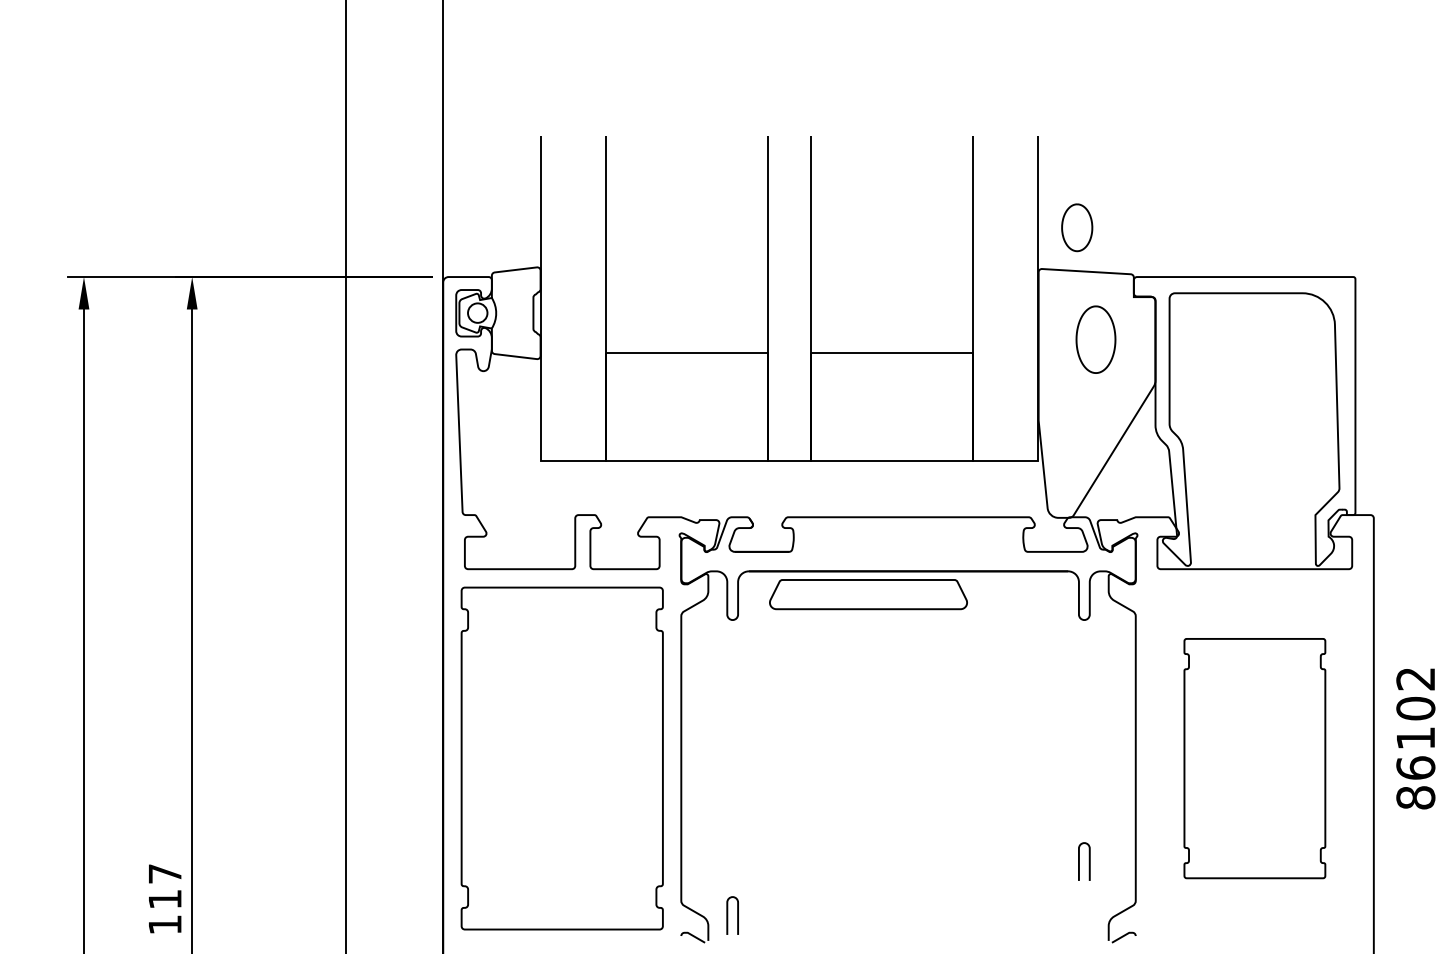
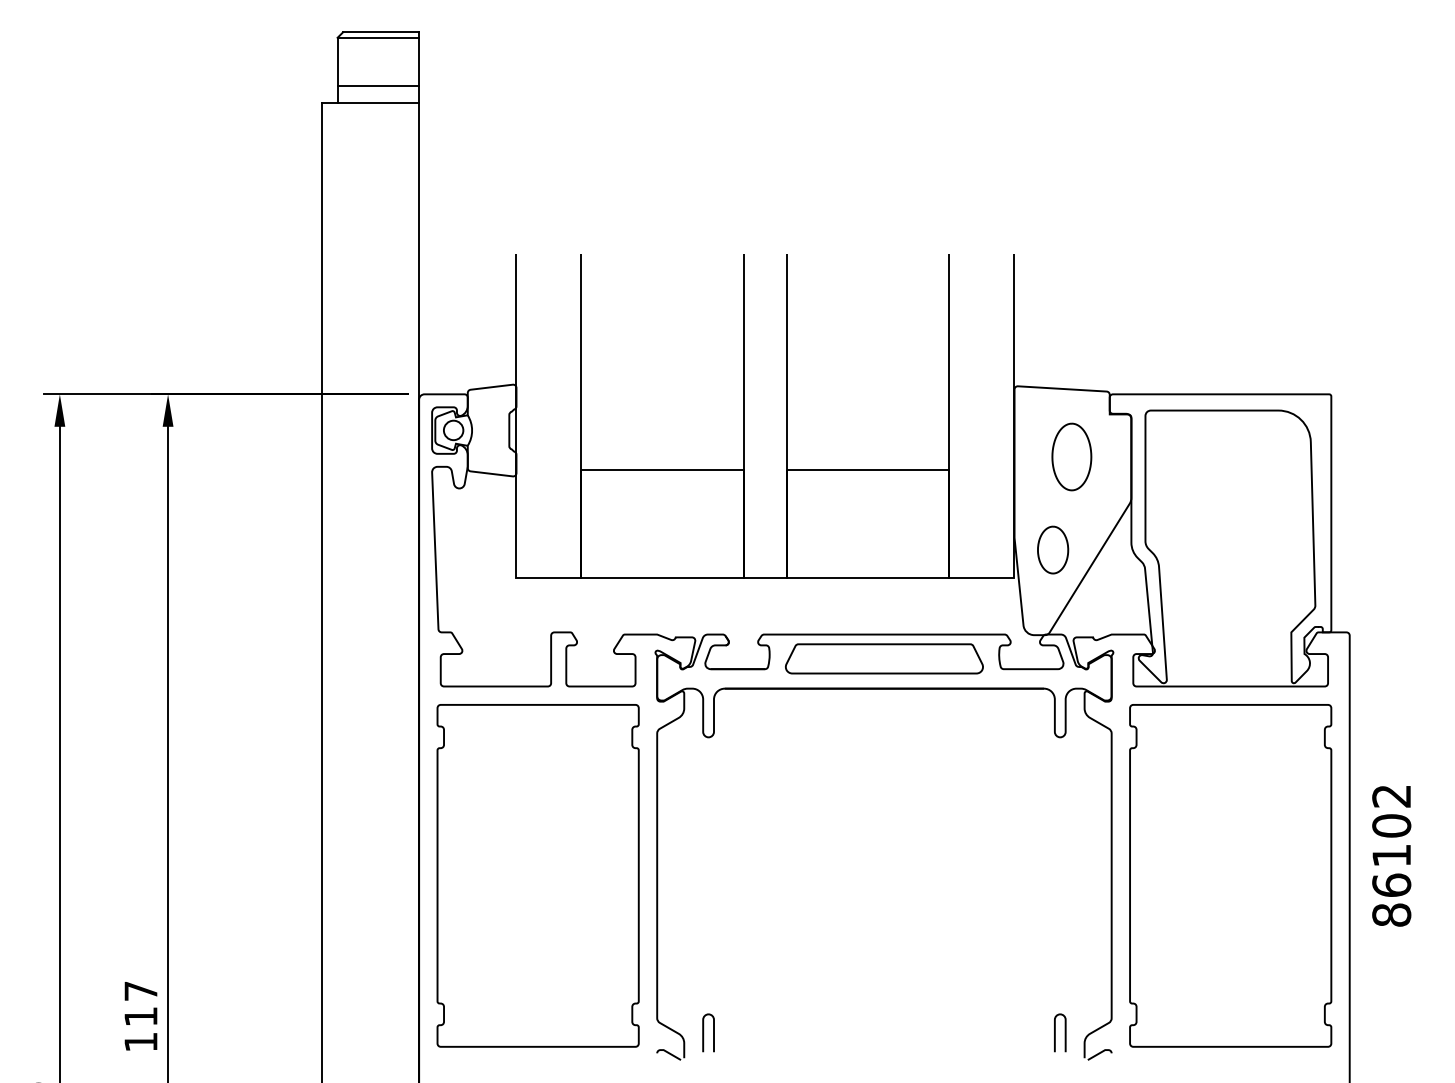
part: (1077, 227) -> (1053, 549), moved
part: (868, 594) -> (884, 658), moved
part: (1254, 758) -> (1230, 875), size x1.43
curve: (1088, 861) -> (1064, 1032), moved

